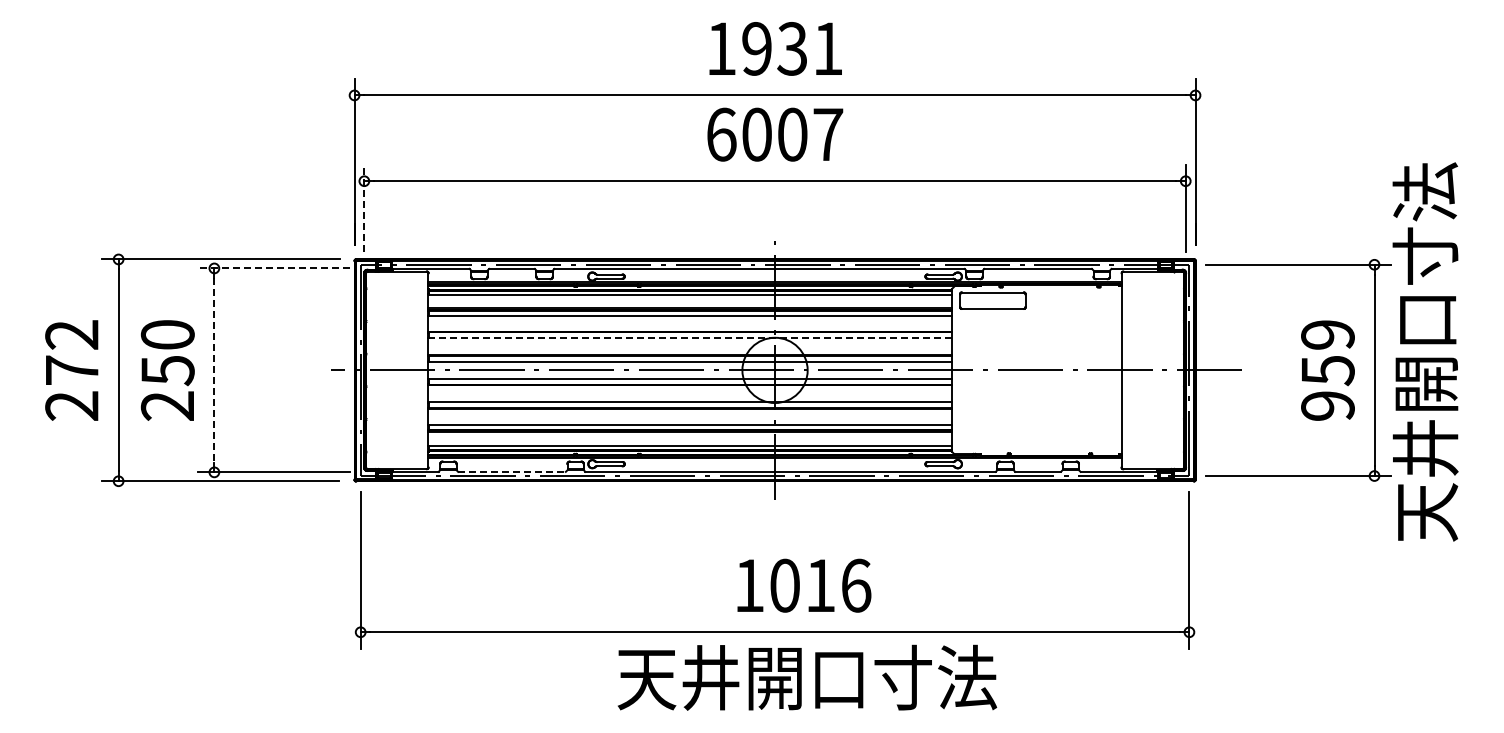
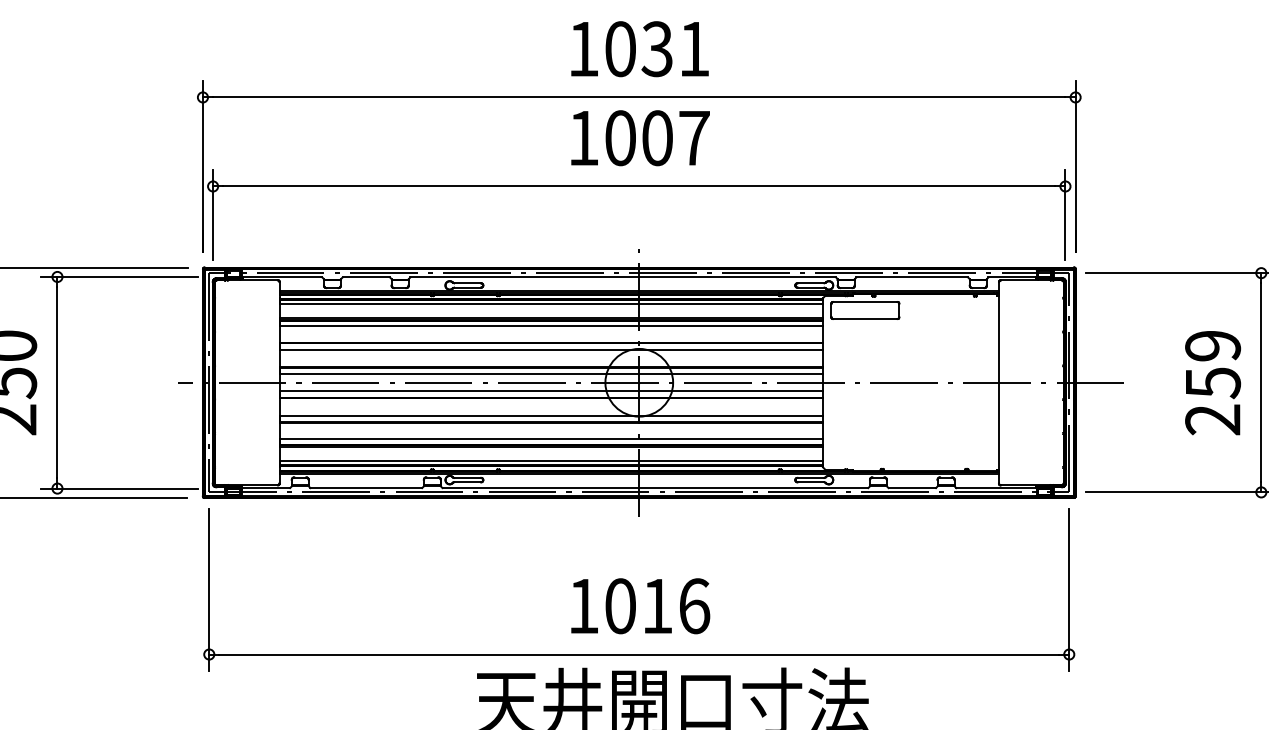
text: (756, 48) -> (620, 48), 1931 -> 1031
text: (721, 134) -> (583, 137), 6007 -> 1007
line: (364, 208) -> (213, 214), dashed -> solid
line: (273, 268) -> (118, 277), dashed -> solid
line: (690, 338) -> (551, 349), dashed -> solid
line: (214, 370) -> (57, 382), dashed -> solid
text: (1327, 405) -> (1212, 419), 959 -> 259
line: (511, 471) -> (365, 487), dashed -> solid
text: (804, 585) -> (640, 605), moved

